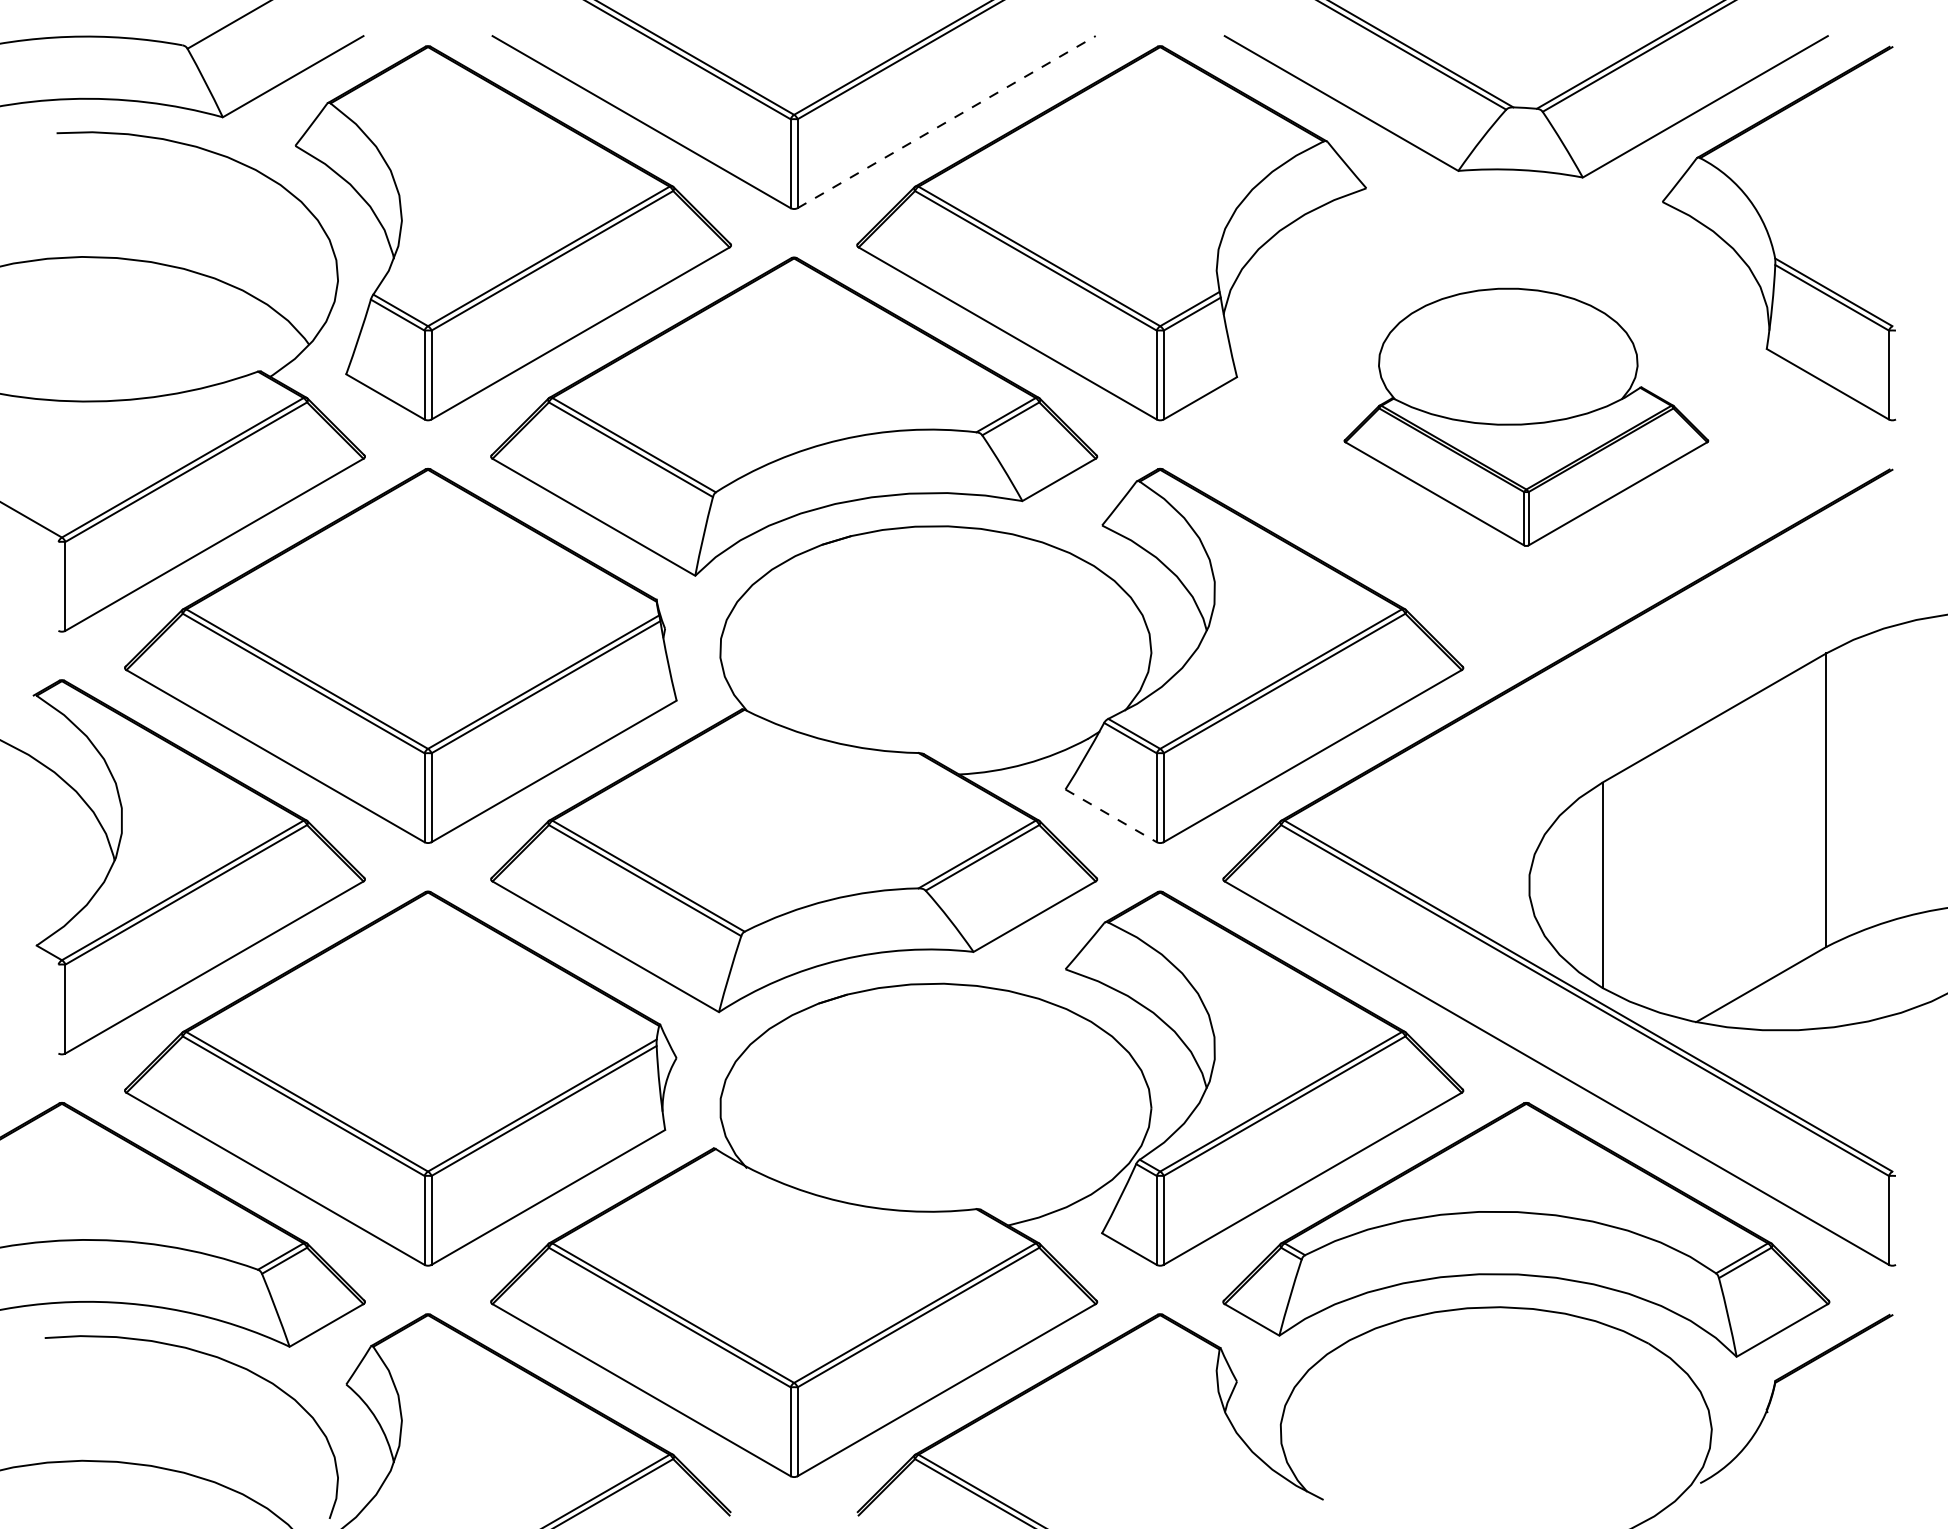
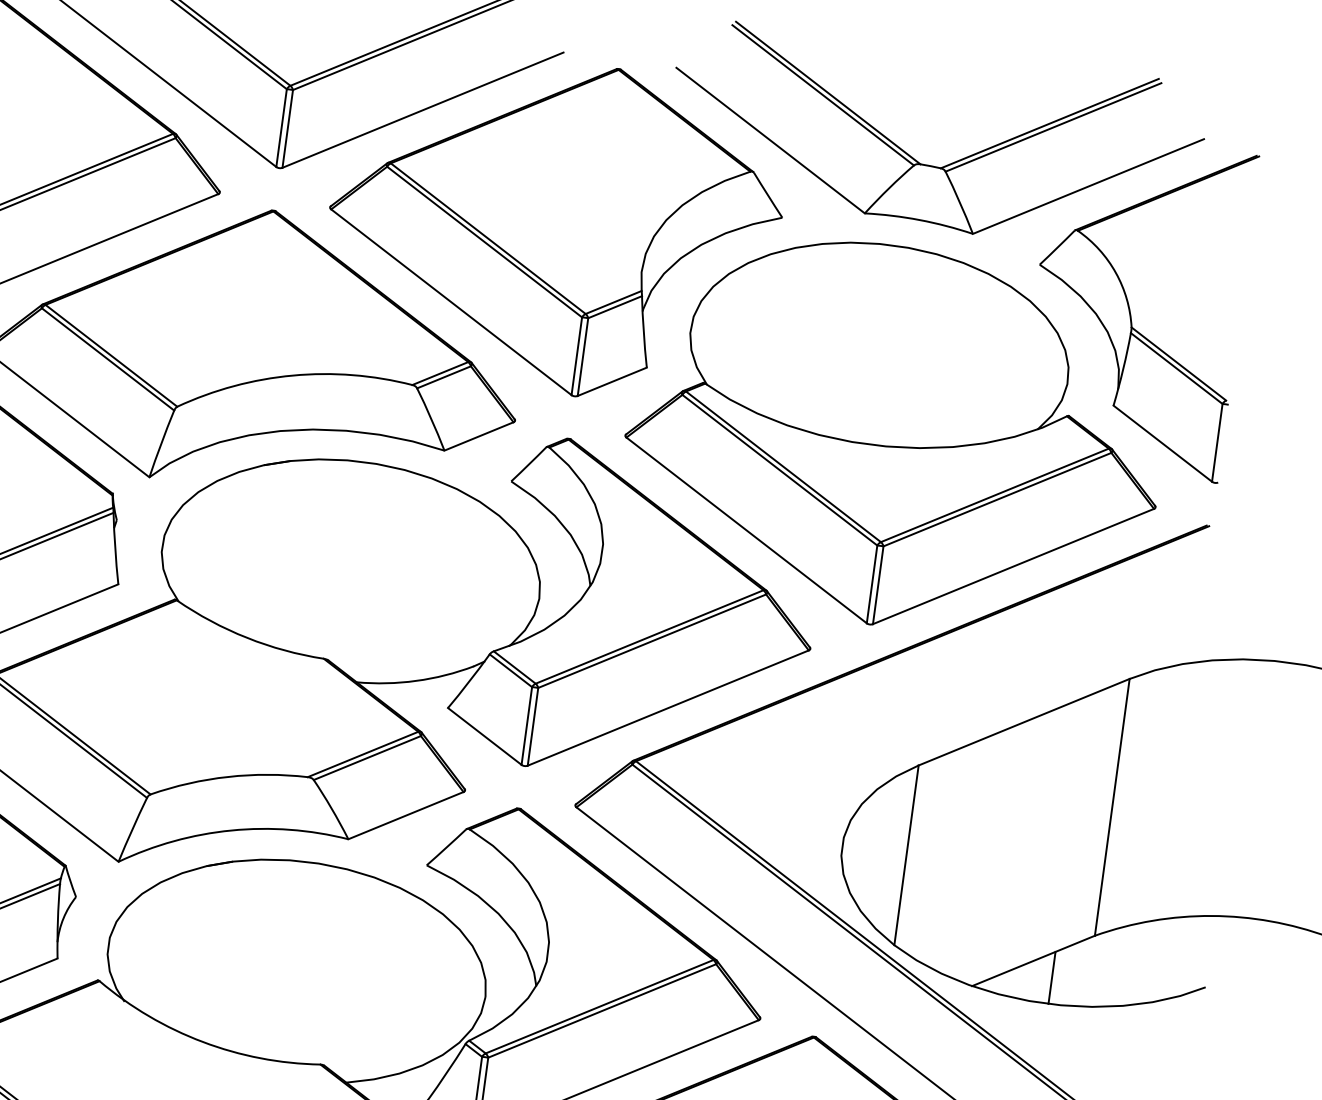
line: (947, 121) -> (423, 109), dashed -> solid
part: (1526, 417) -> (895, 437), size x1.67
line: (1111, 815) -> (485, 736), dashed -> solid
line: (1784, 1000) -> (1052, 977), added

